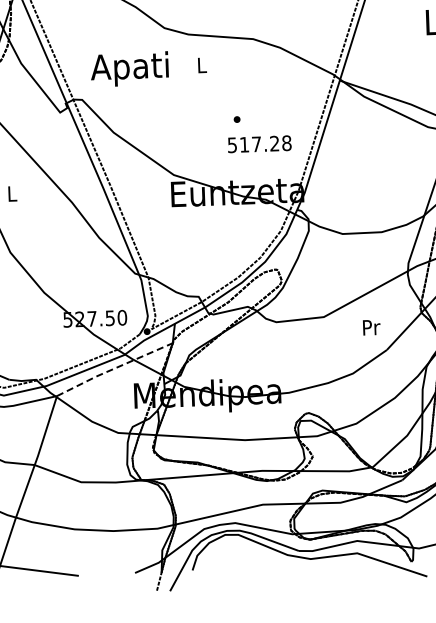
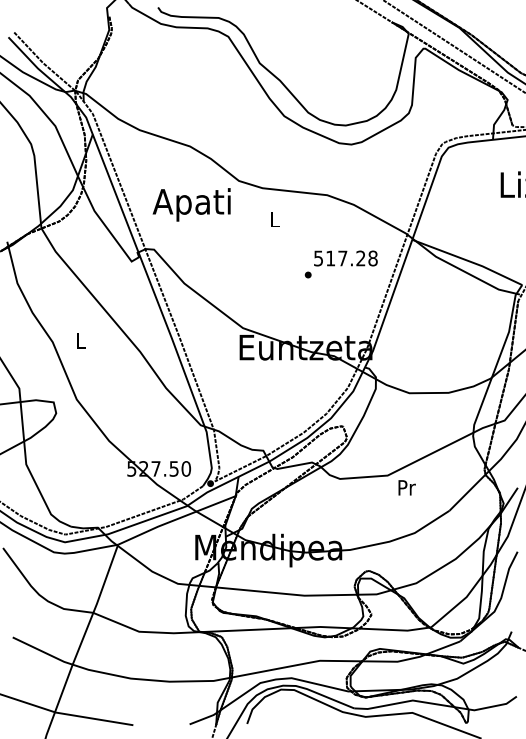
text: (129, 68) -> (191, 204), moved
text: (259, 144) -> (345, 258), moved
text: (371, 327) -> (406, 487), moved
line: (114, 368) -> (176, 519), dashed -> solid

